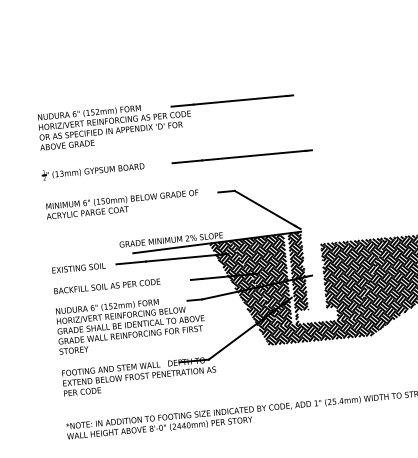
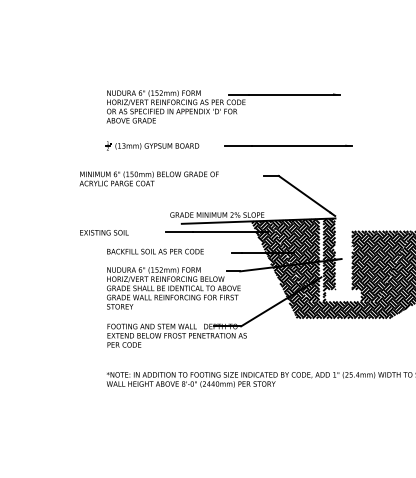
text: (121, 204) -> (148, 178), moved
text: (78, 267) -> (104, 232), moved

